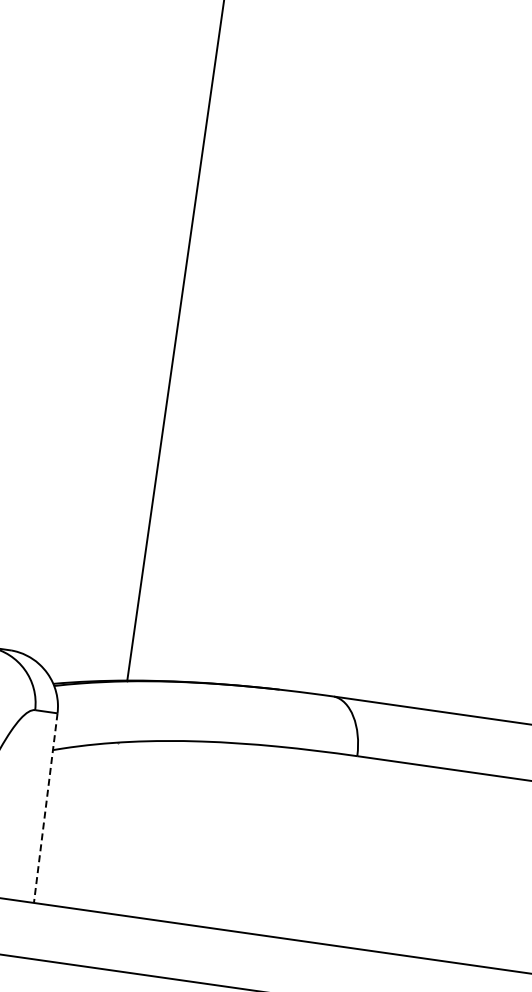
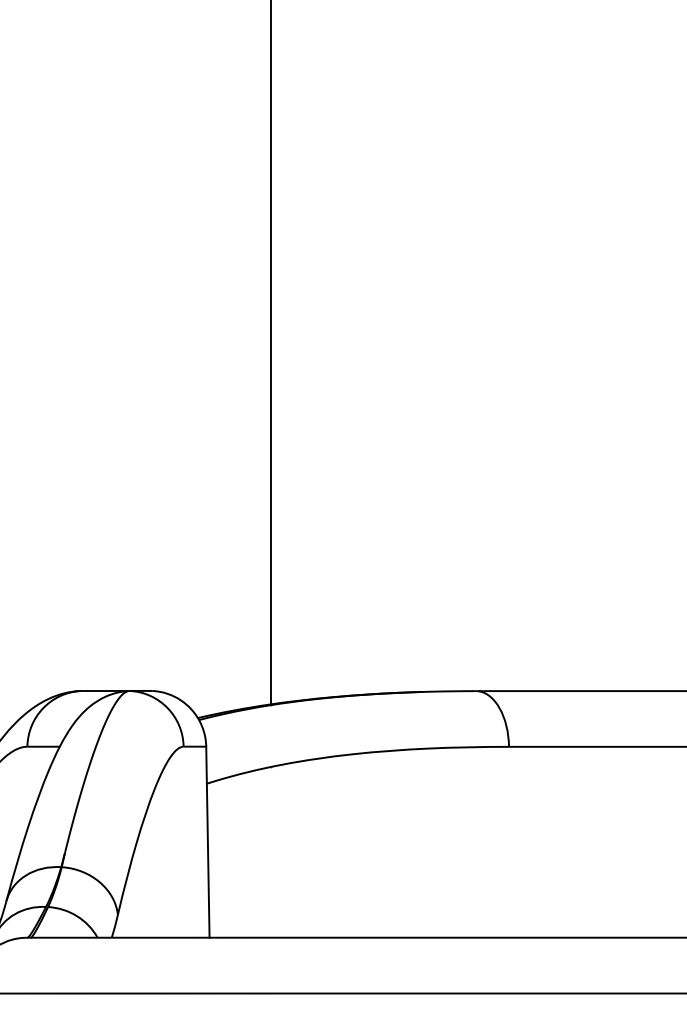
line: (45, 808) -> (207, 842), dashed -> solid

